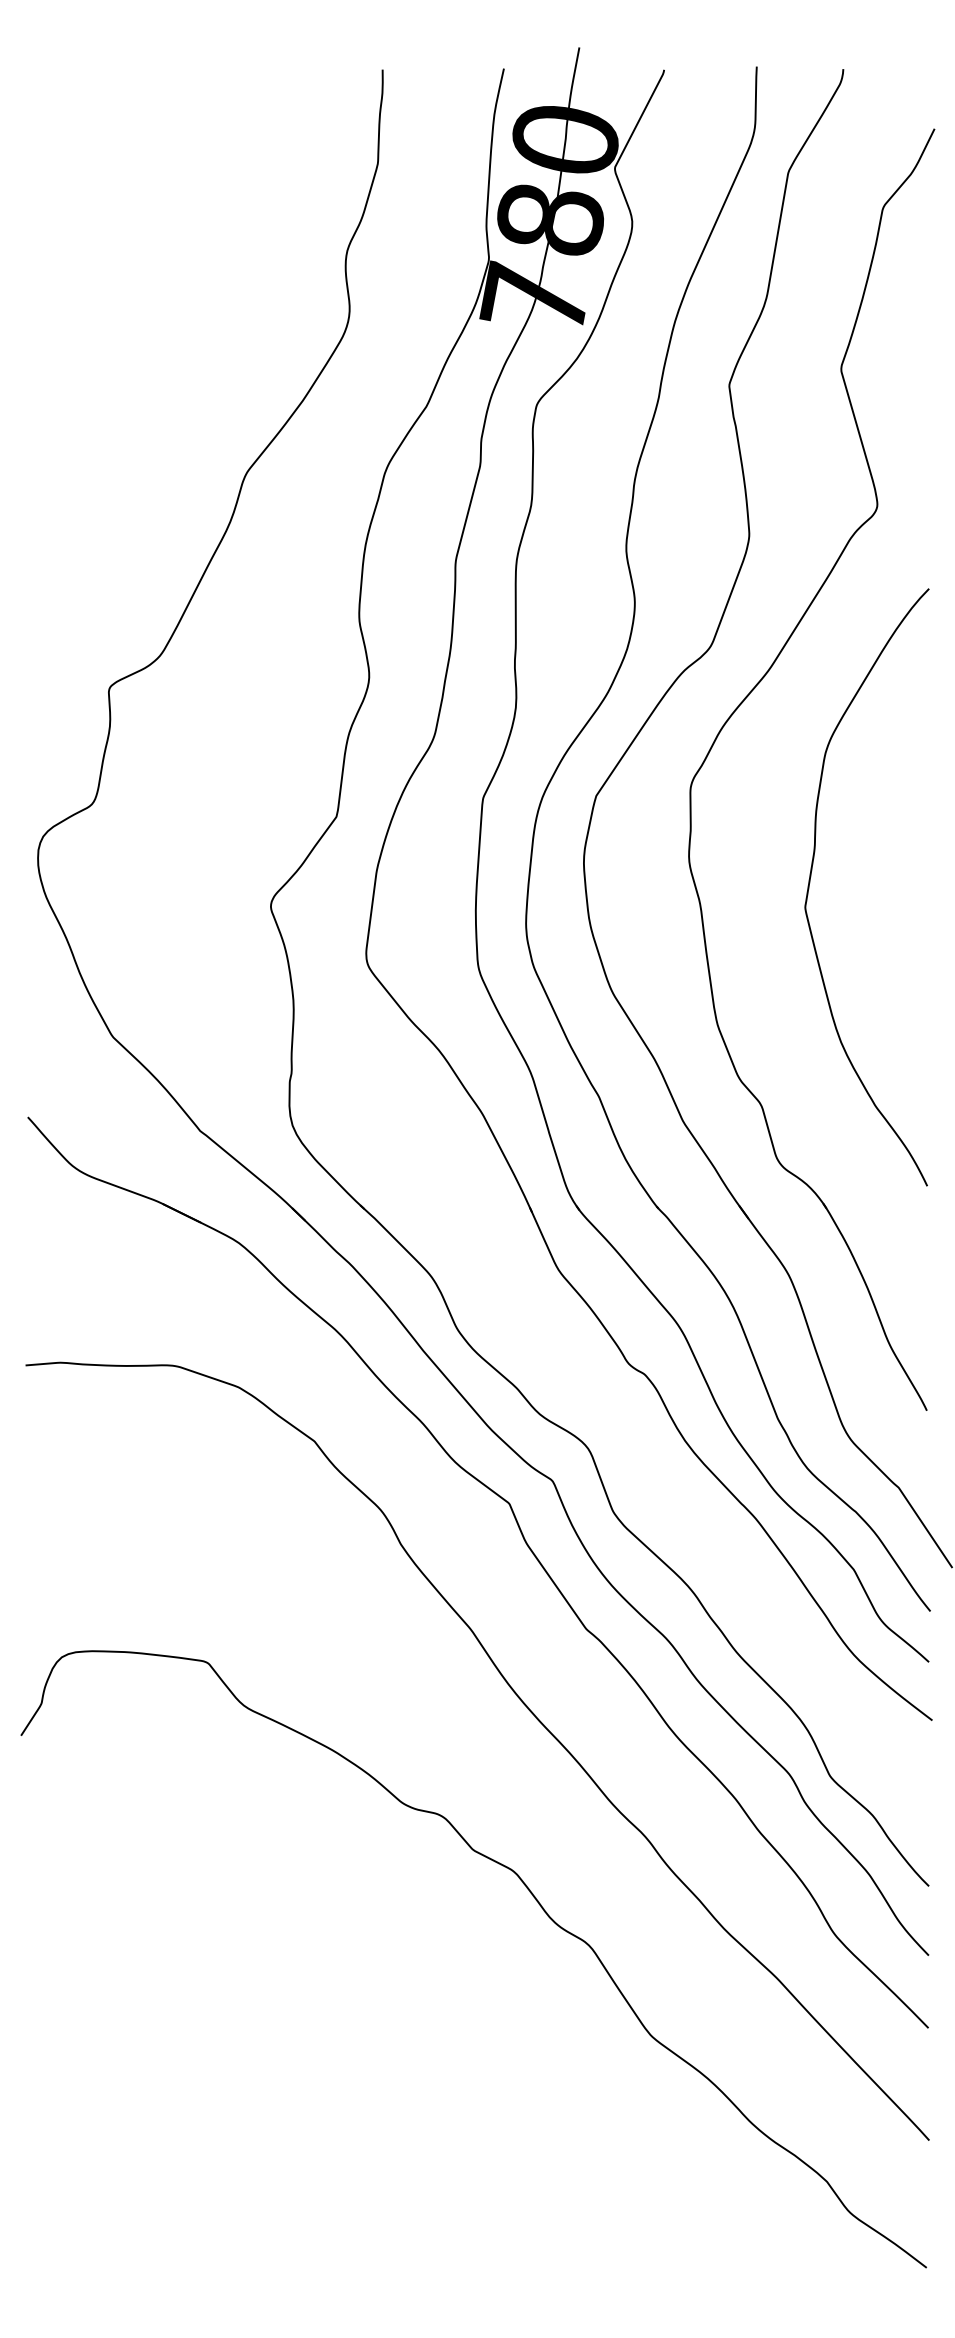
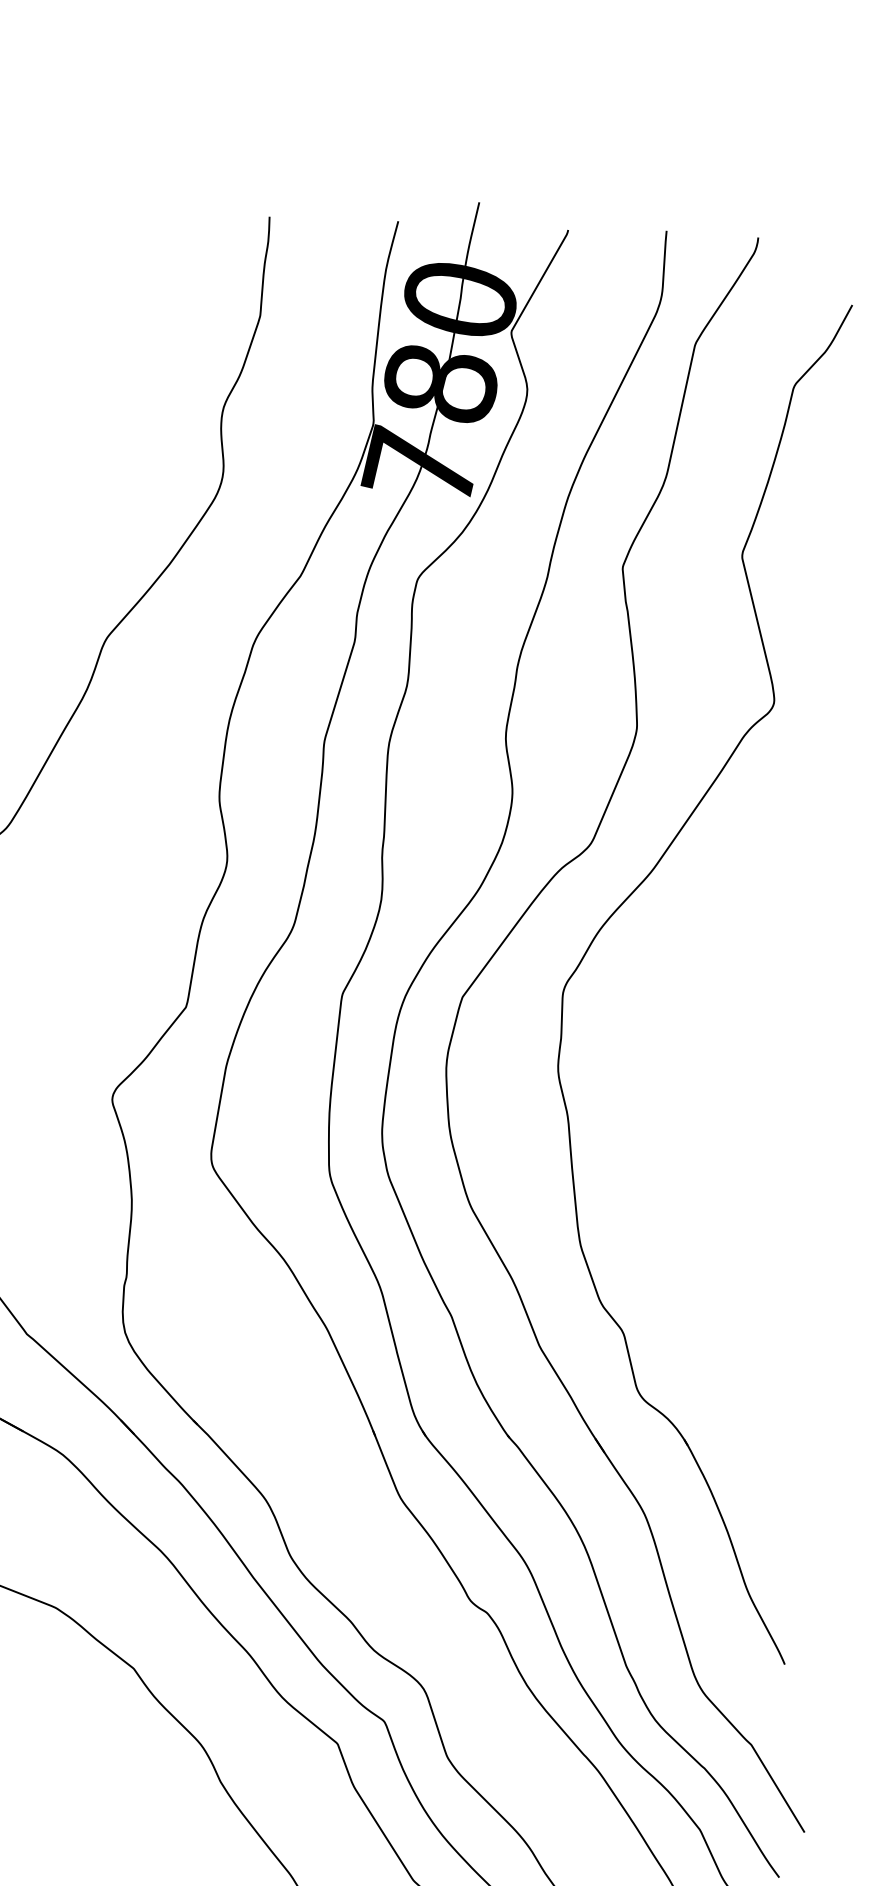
curve: (811, 876) -> (687, 1092), removed

